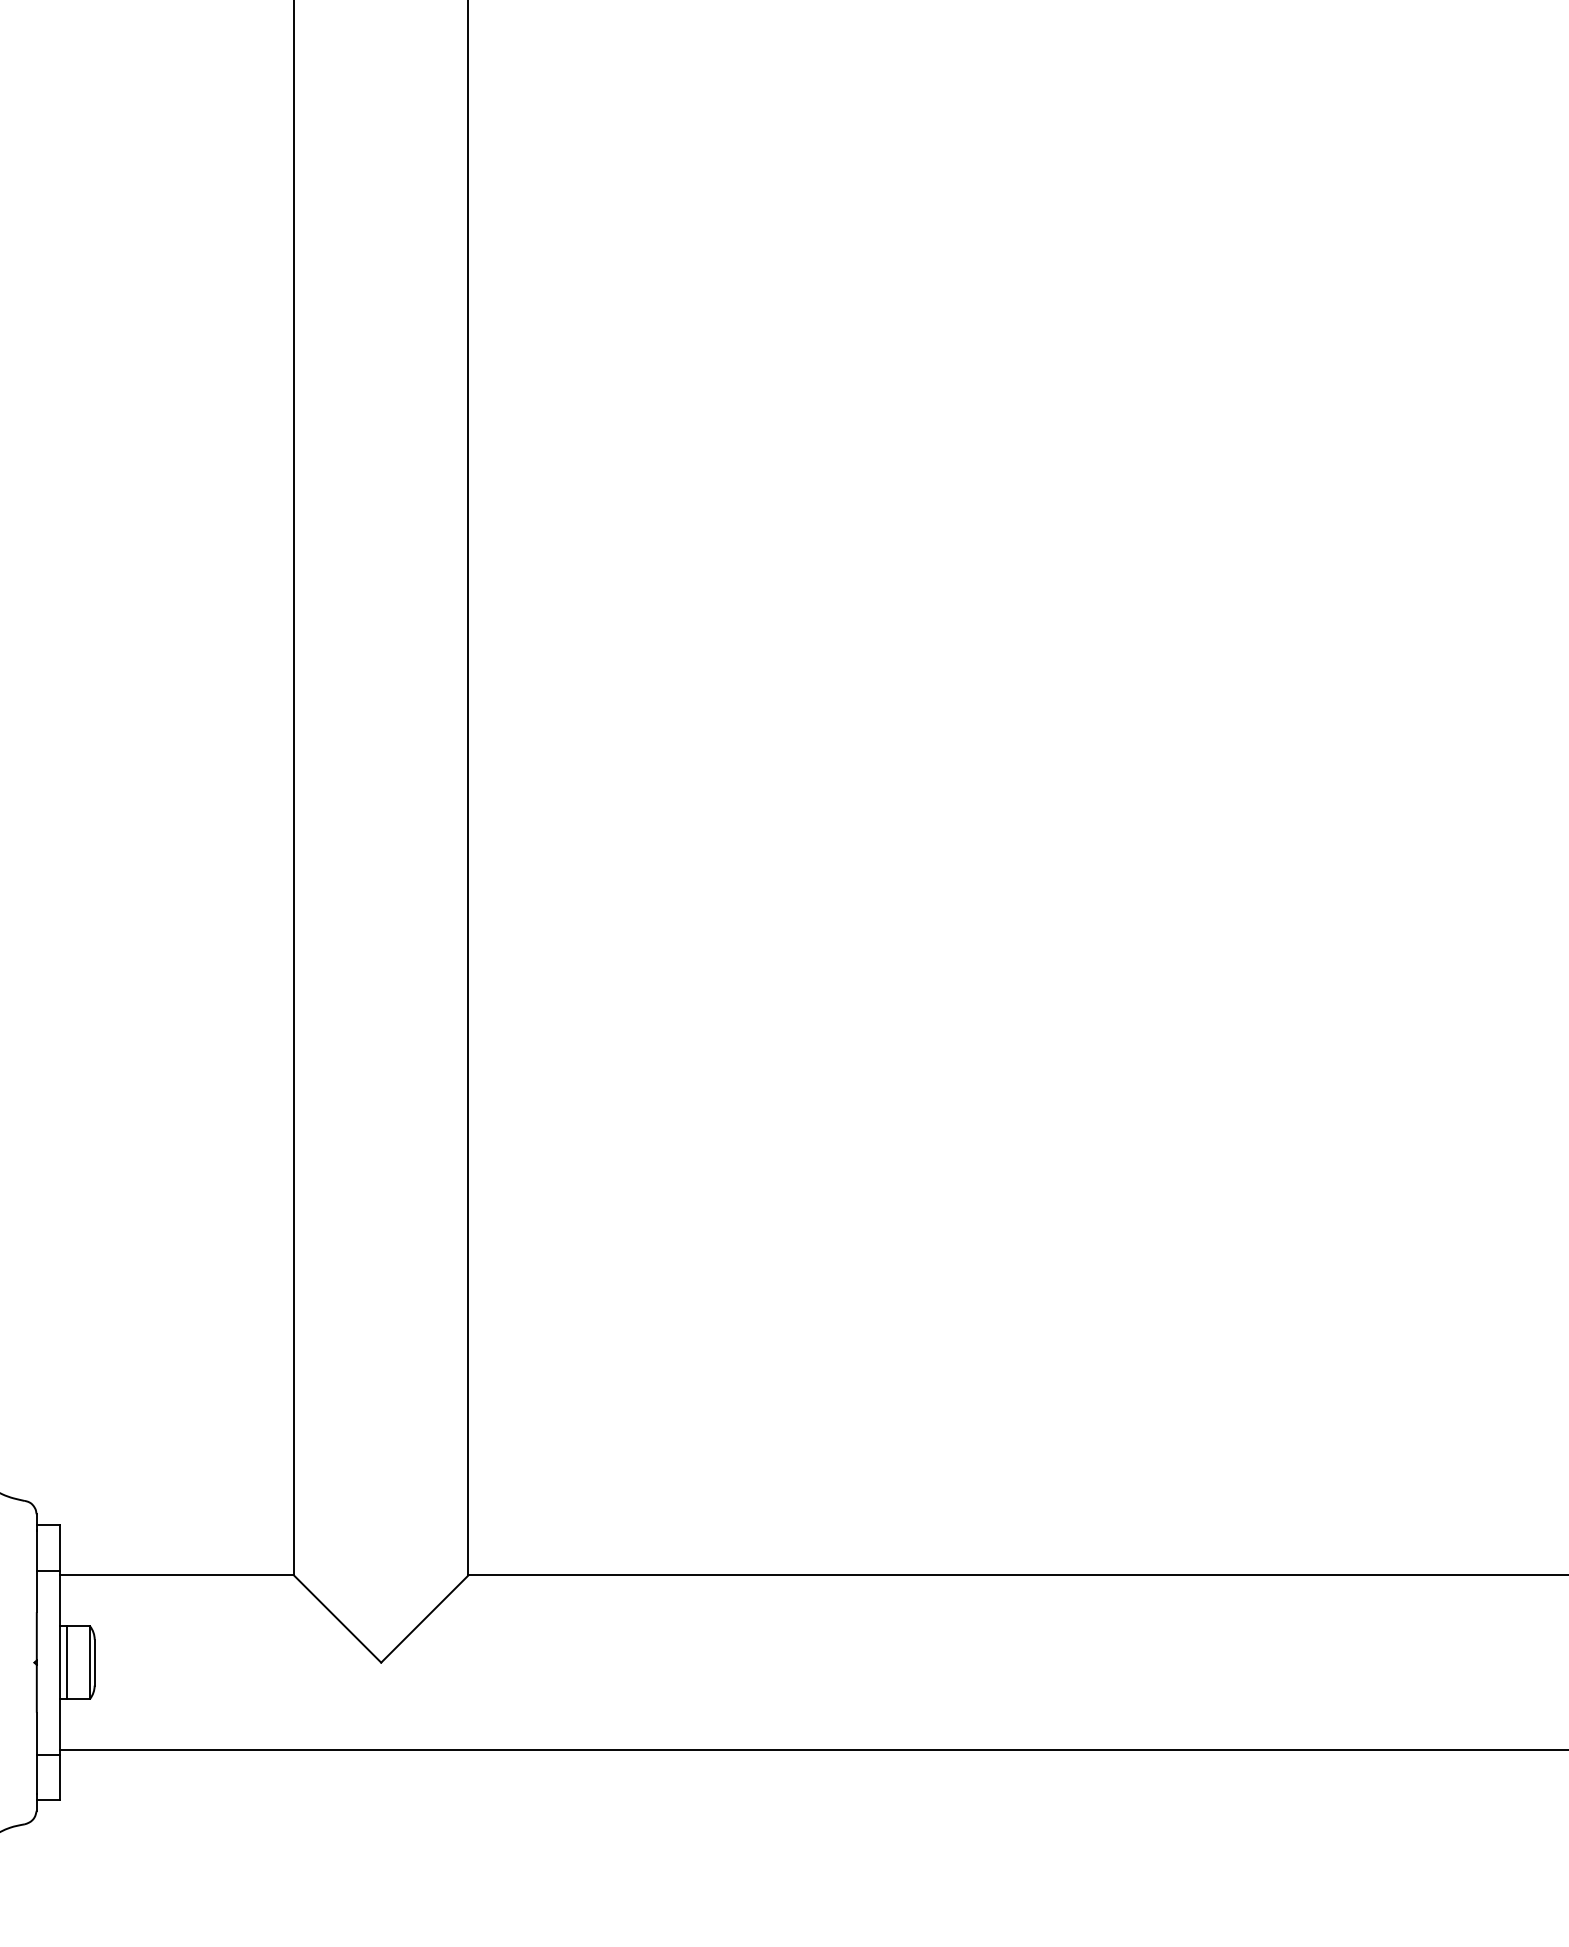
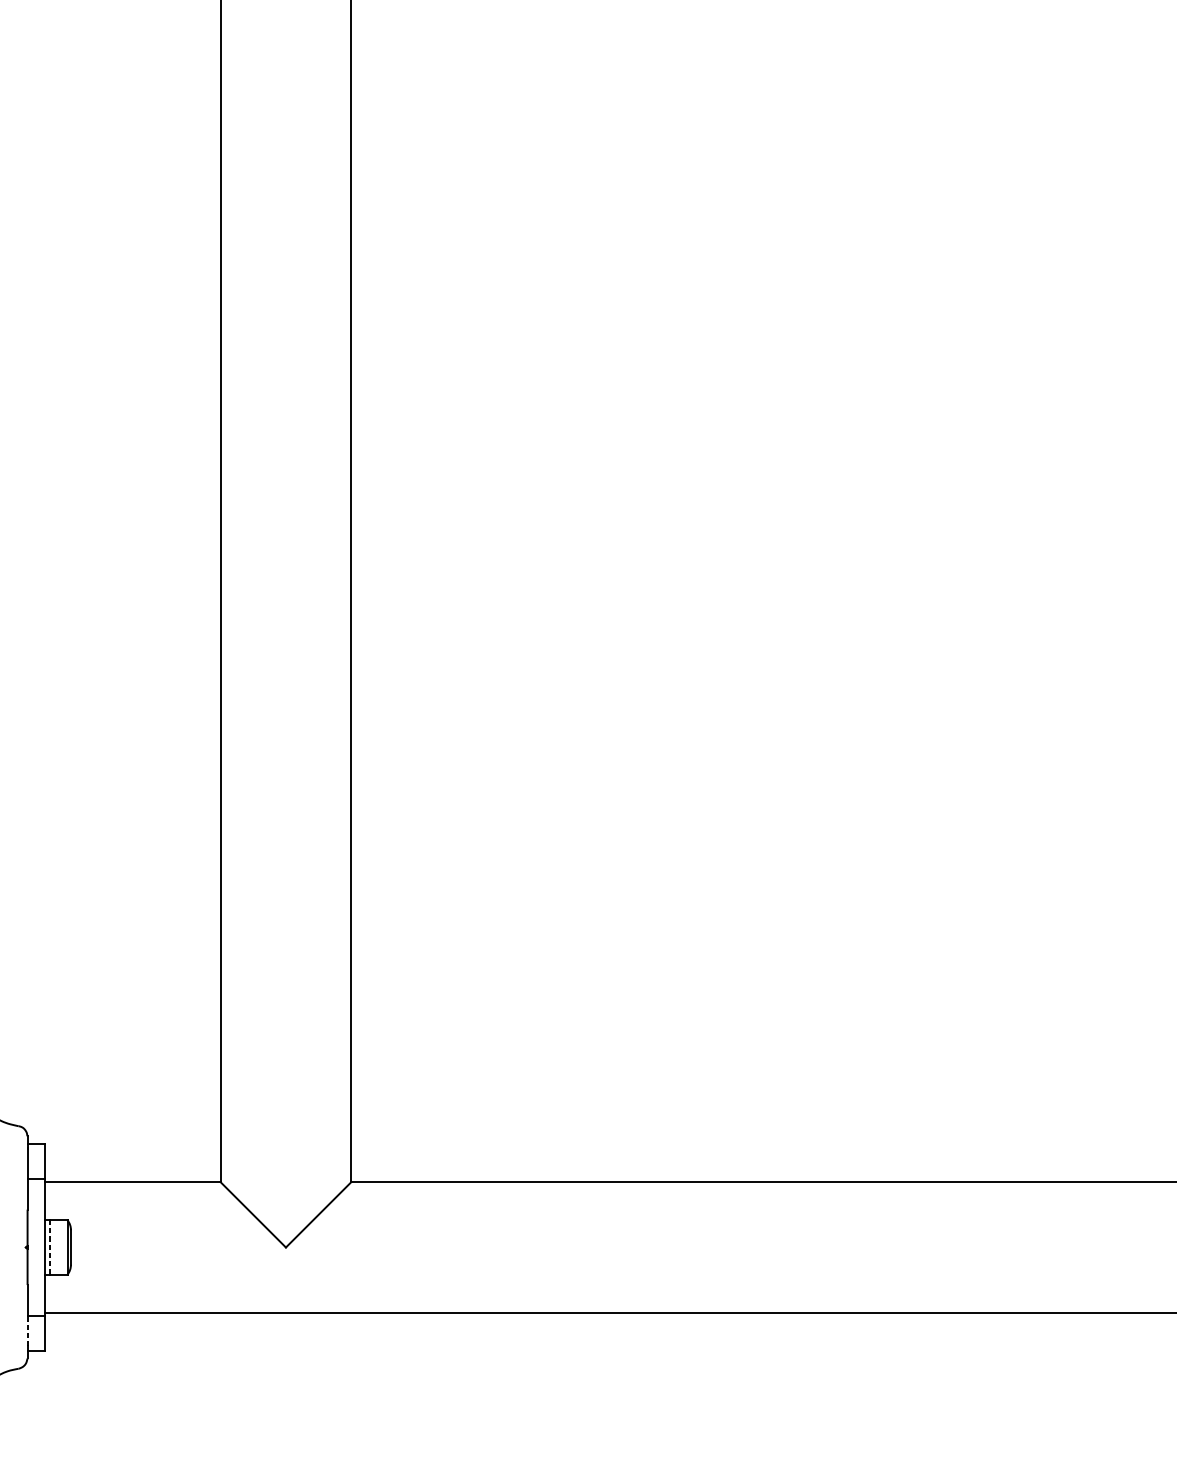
line: (67, 1662) -> (50, 1247), solid -> dashed
line: (36, 1774) -> (27, 1331), solid -> dashed

